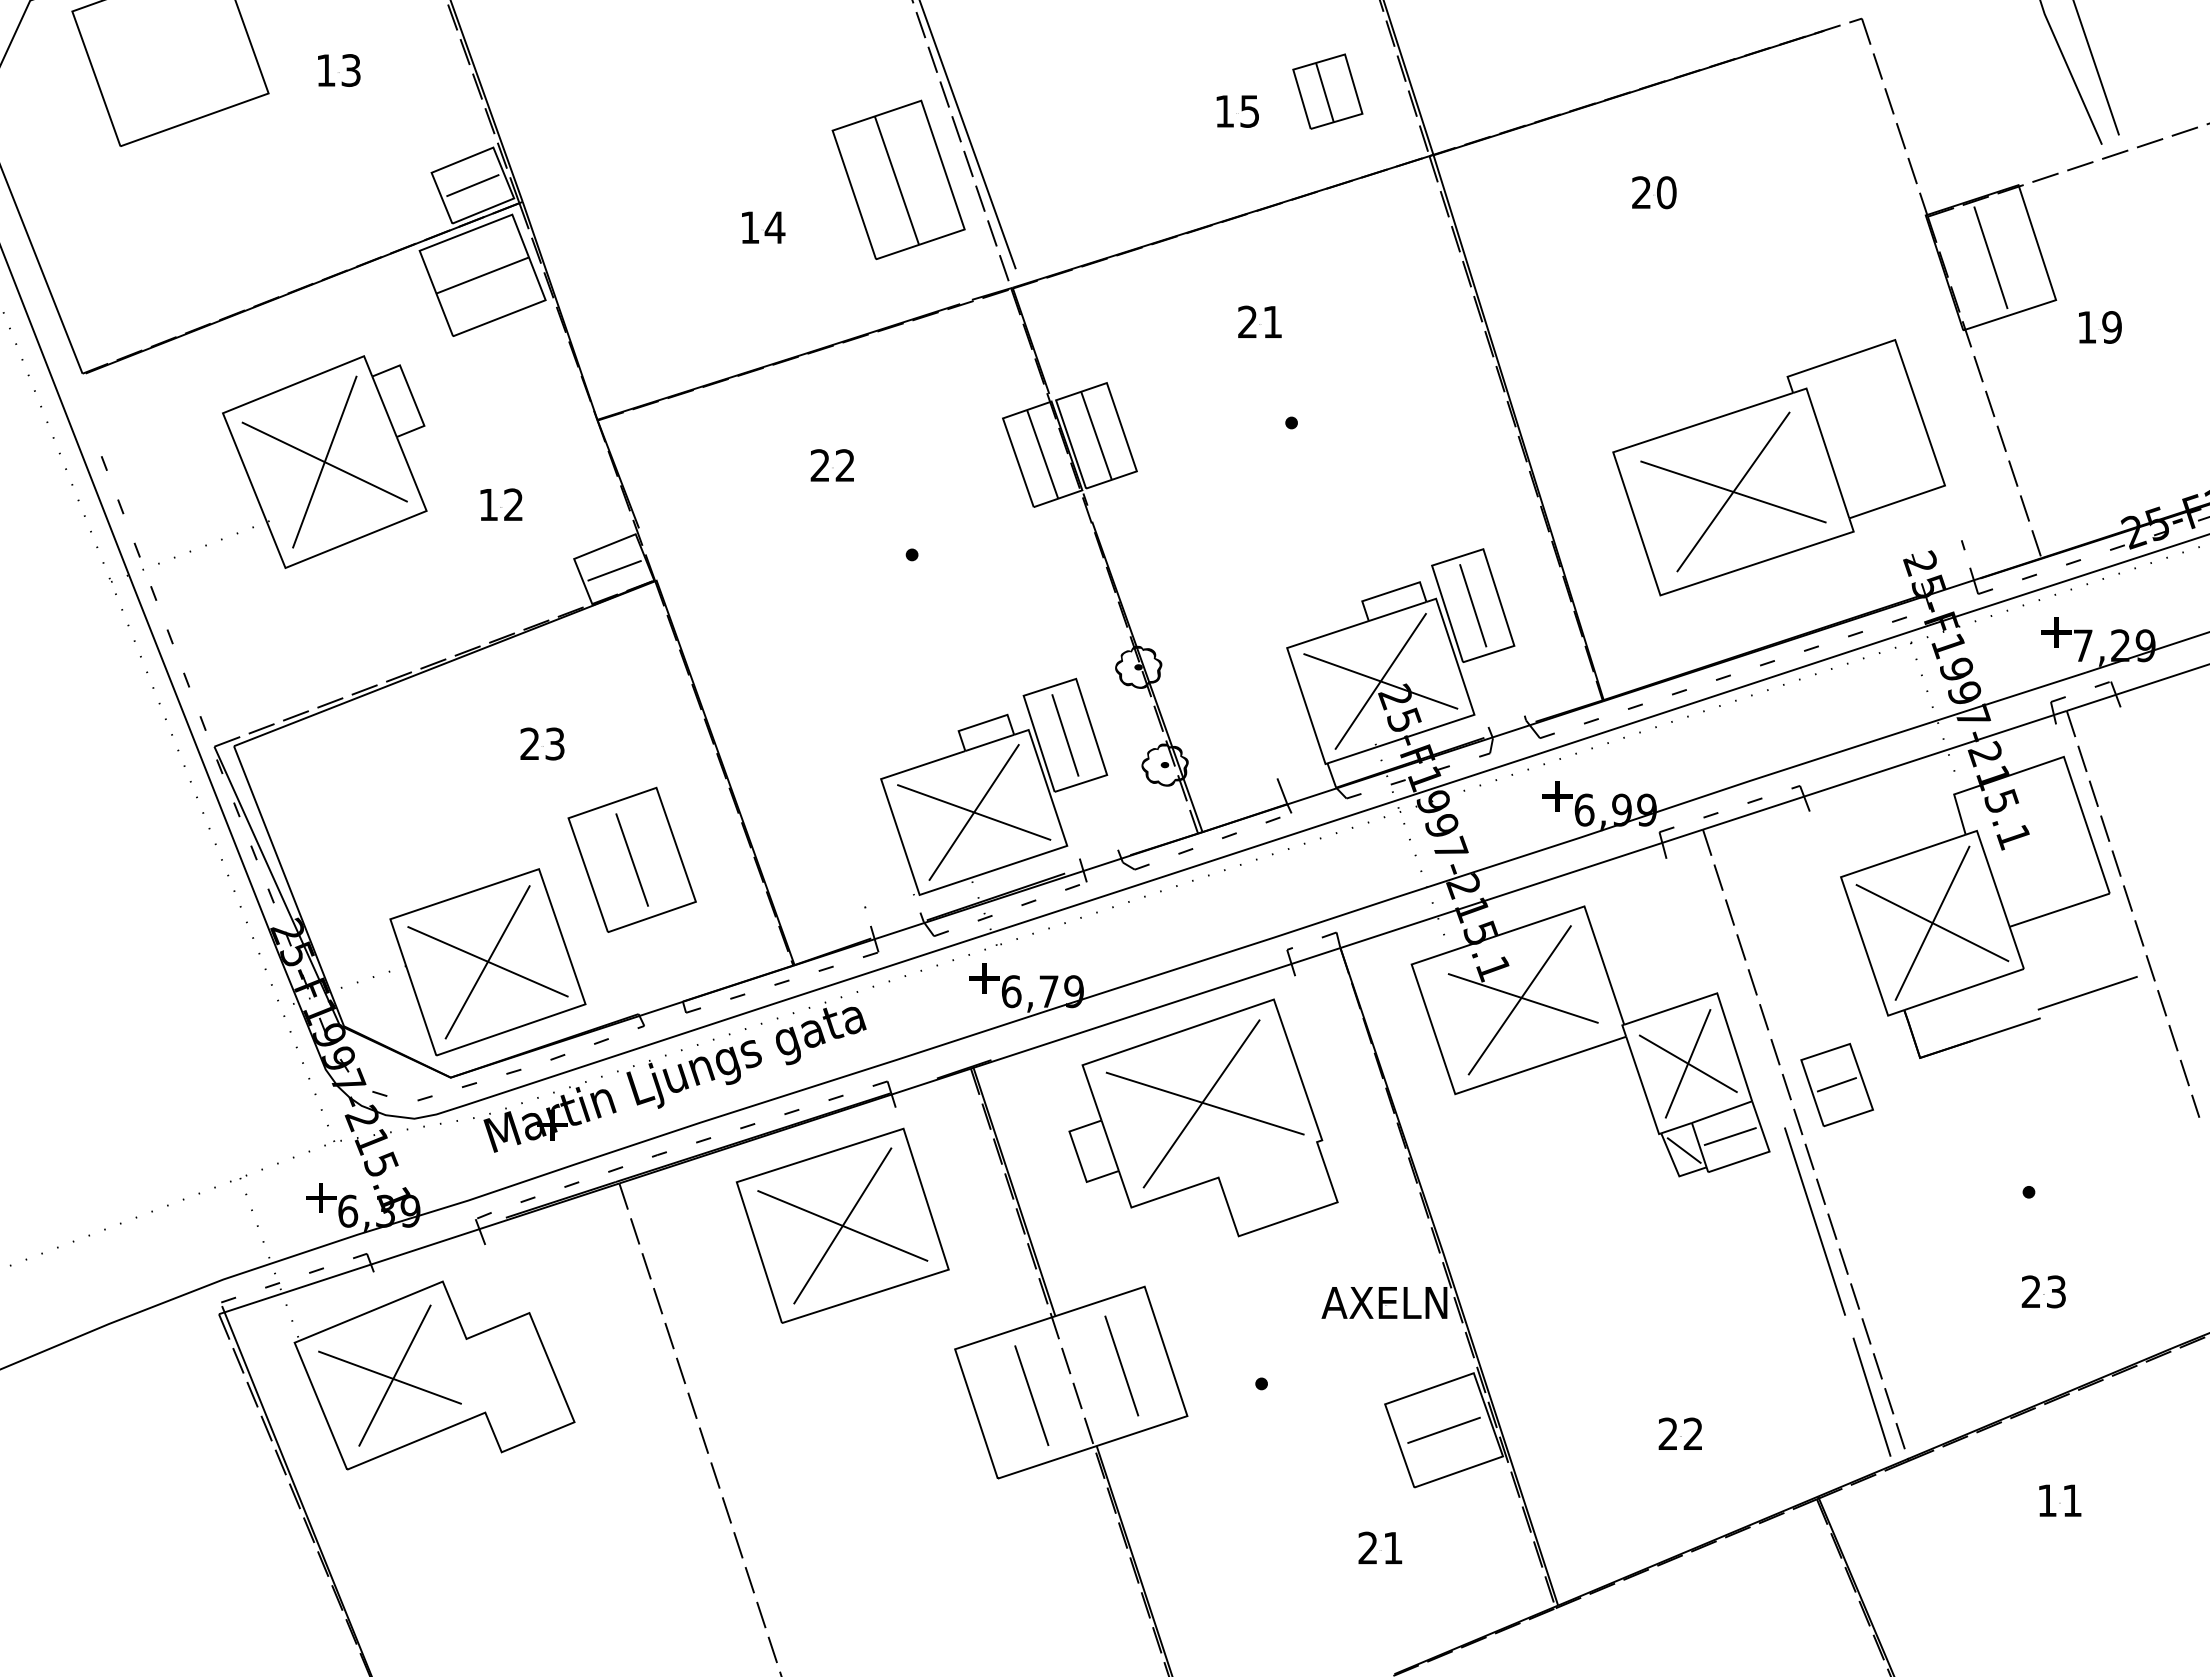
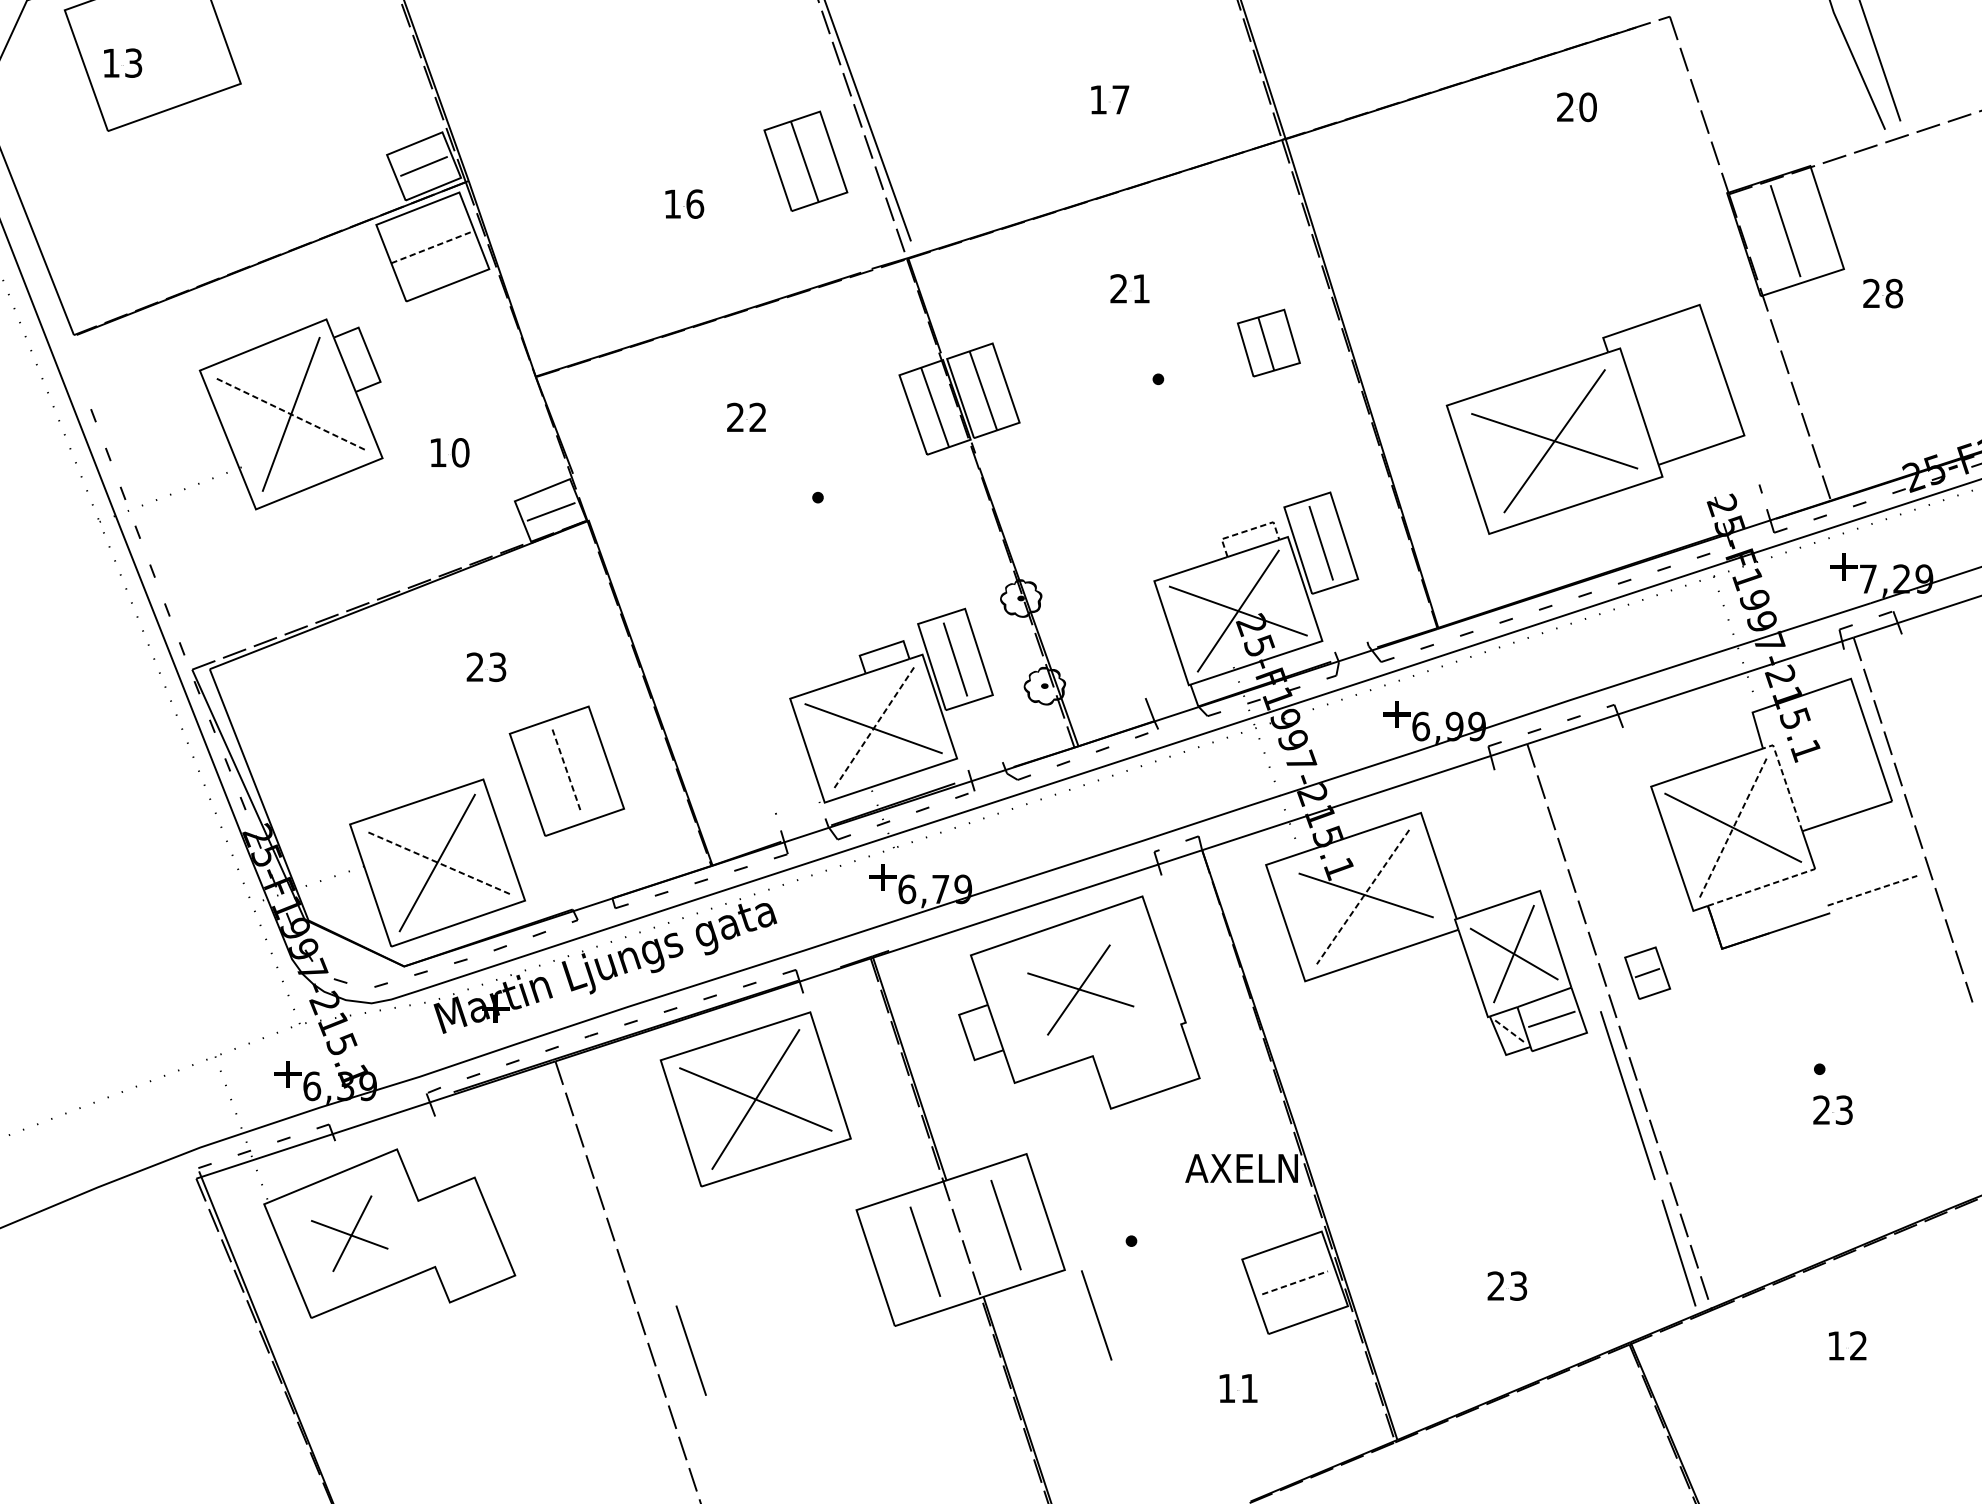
part: (339, 70) -> (123, 63), moved
part: (1327, 91) -> (1268, 343), moved
text: (1249, 111) -> (1120, 99), 15 -> 17
part: (898, 179) -> (805, 160), size x0.7
part: (1654, 192) -> (1577, 107), moved
text: (774, 227) -> (694, 203), 14 -> 16
line: (482, 275) -> (432, 247), solid -> dashed
text: (2099, 327) -> (1882, 293), 19 -> 28
line: (324, 462) -> (290, 414), solid -> dashed
text: (513, 504) -> (460, 452), 12 -> 10
line: (1391, 591) -> (1247, 530), solid -> dashed
line: (974, 812) -> (873, 728), solid -> dashed
line: (632, 860) -> (567, 771), solid -> dashed
line: (1991, 872) -> (1786, 782), solid -> dashed
line: (1932, 923) -> (1733, 828), solid -> dashed
line: (488, 961) -> (438, 862), solid -> dashed
line: (1964, 989) -> (1761, 887), solid -> dashed
line: (2087, 993) -> (1872, 891), solid -> dashed
line: (1519, 1000) -> (1362, 897), solid -> dashed
part: (1836, 1085) -> (1647, 973), size x0.7
part: (1204, 1103) -> (1080, 989), size x0.6
line: (1684, 1150) -> (1510, 1031), solid -> dashed
part: (2043, 1291) -> (1832, 1109), moved
part: (389, 1375) -> (349, 1233), size x0.6
line: (1444, 1430) -> (1295, 1282), solid -> dashed
text: (1692, 1433) -> (1517, 1285), 22 -> 23
line: (1222, 1466) -> (1096, 1315), added
text: (2071, 1500) -> (1857, 1345), 11 -> 12
line: (770, 1505) -> (690, 1350), added
text: (1367, 1547) -> (1226, 1387), 21 -> 11

